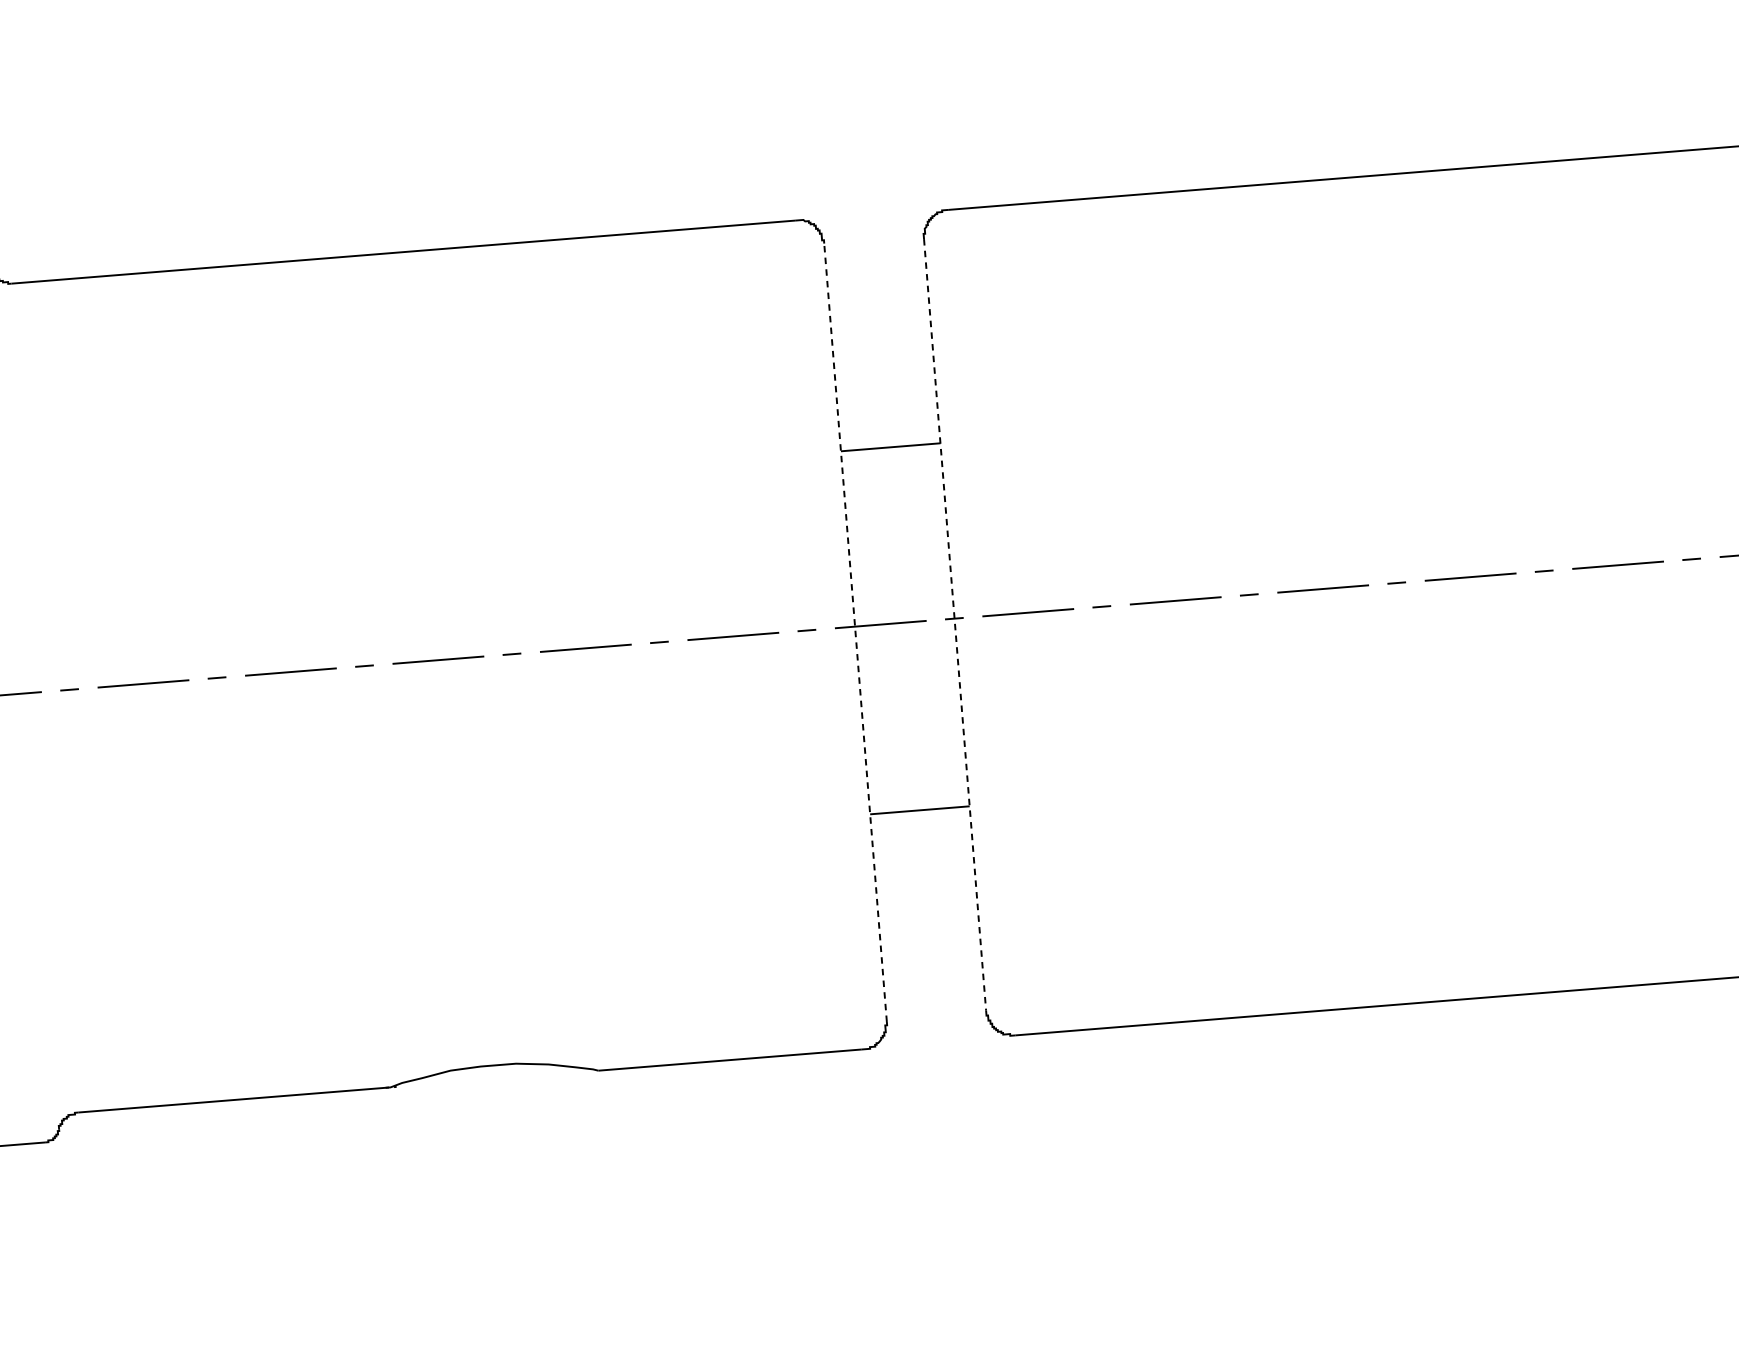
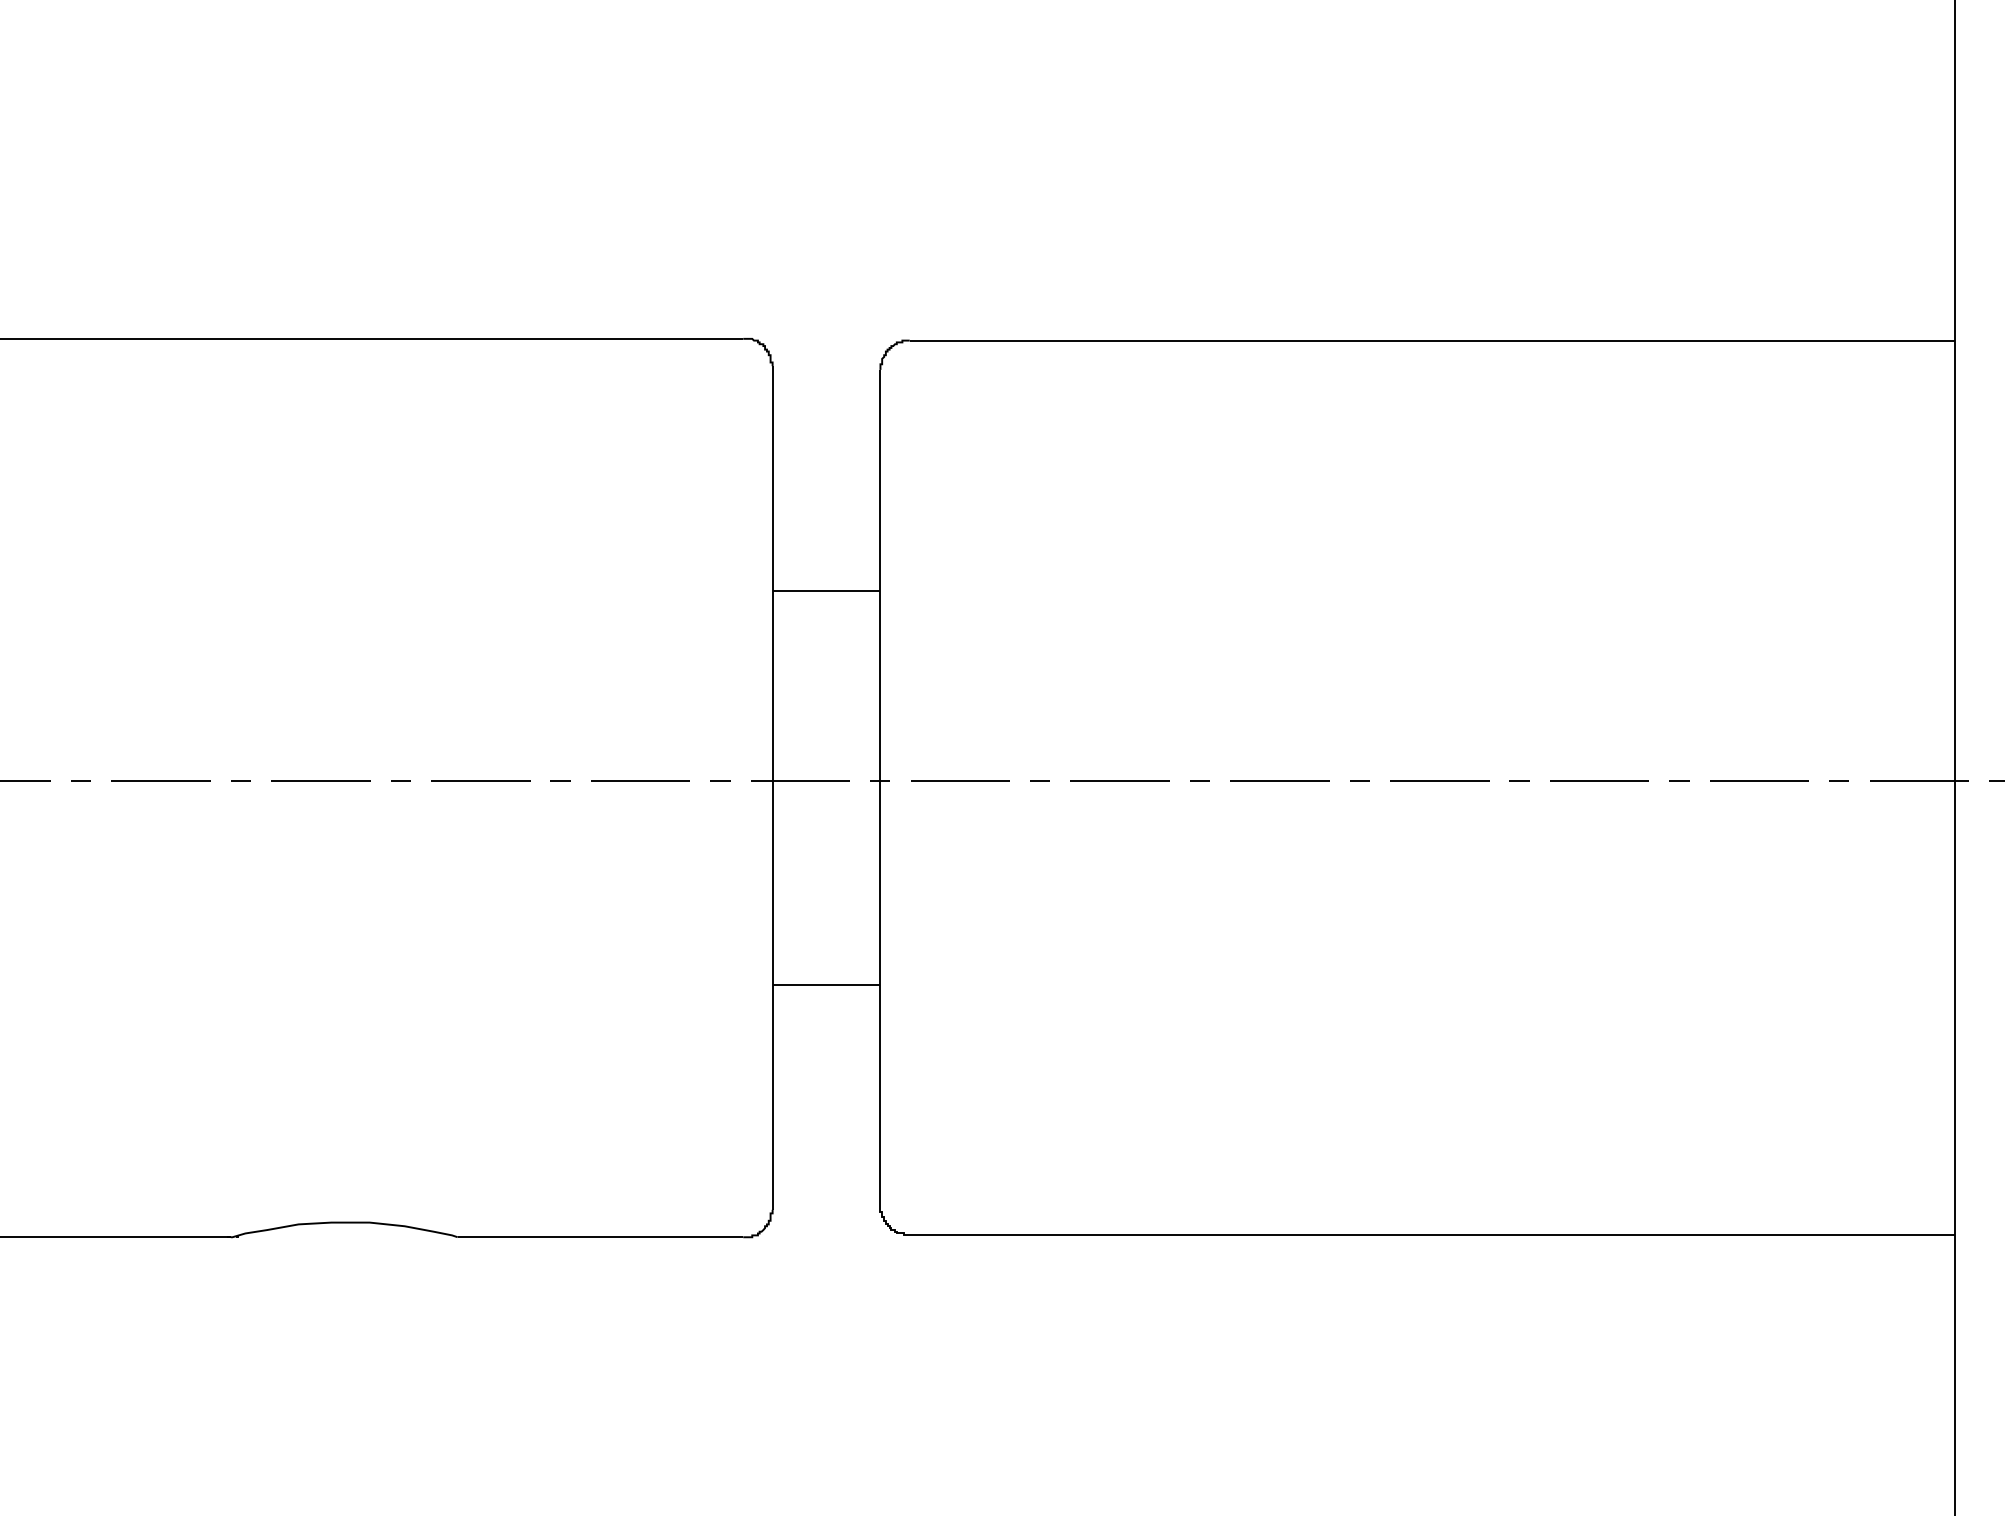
line: (955, 625) -> (880, 788), dashed -> solid
line: (855, 632) -> (772, 787), dashed -> solid

